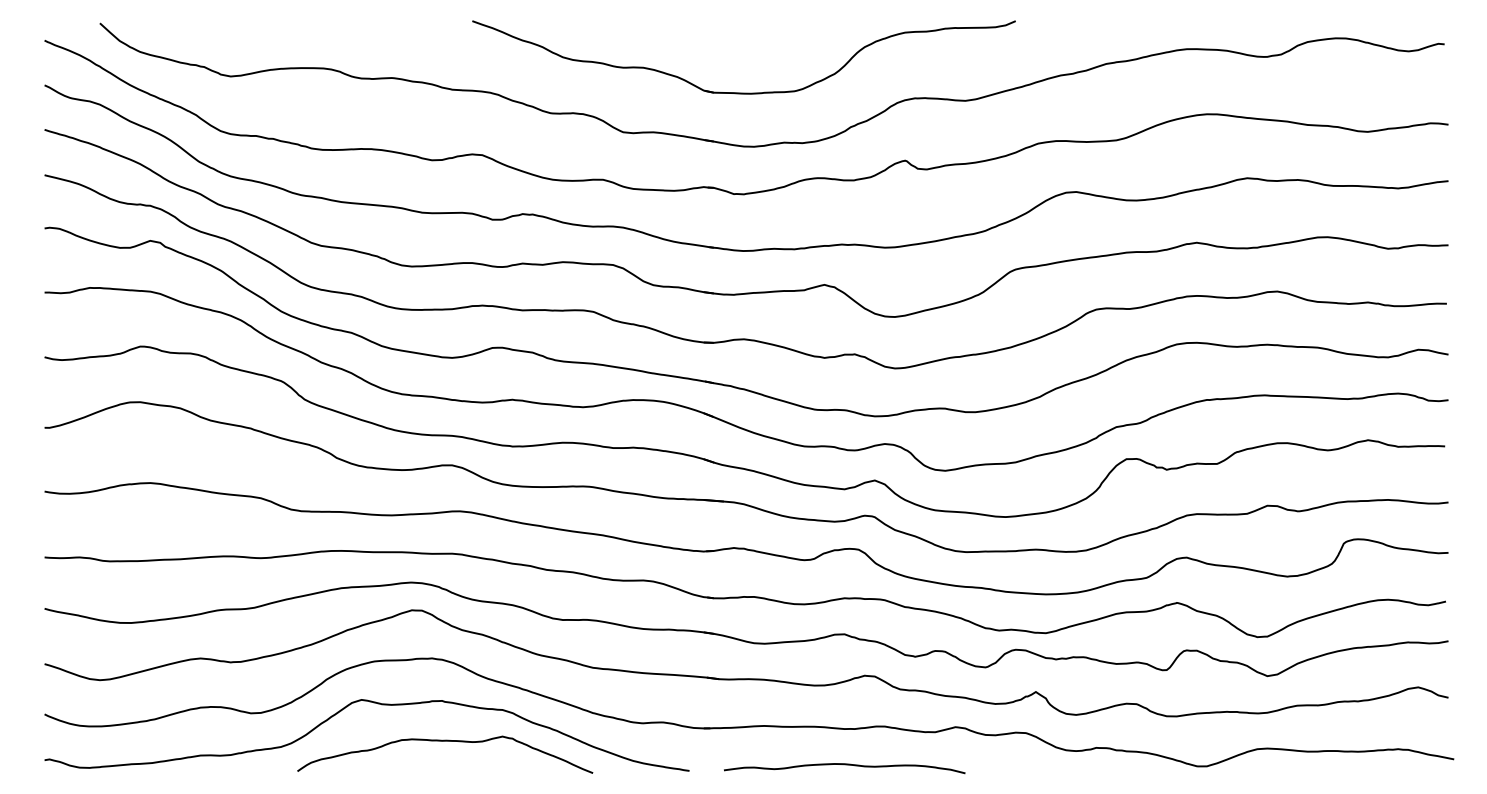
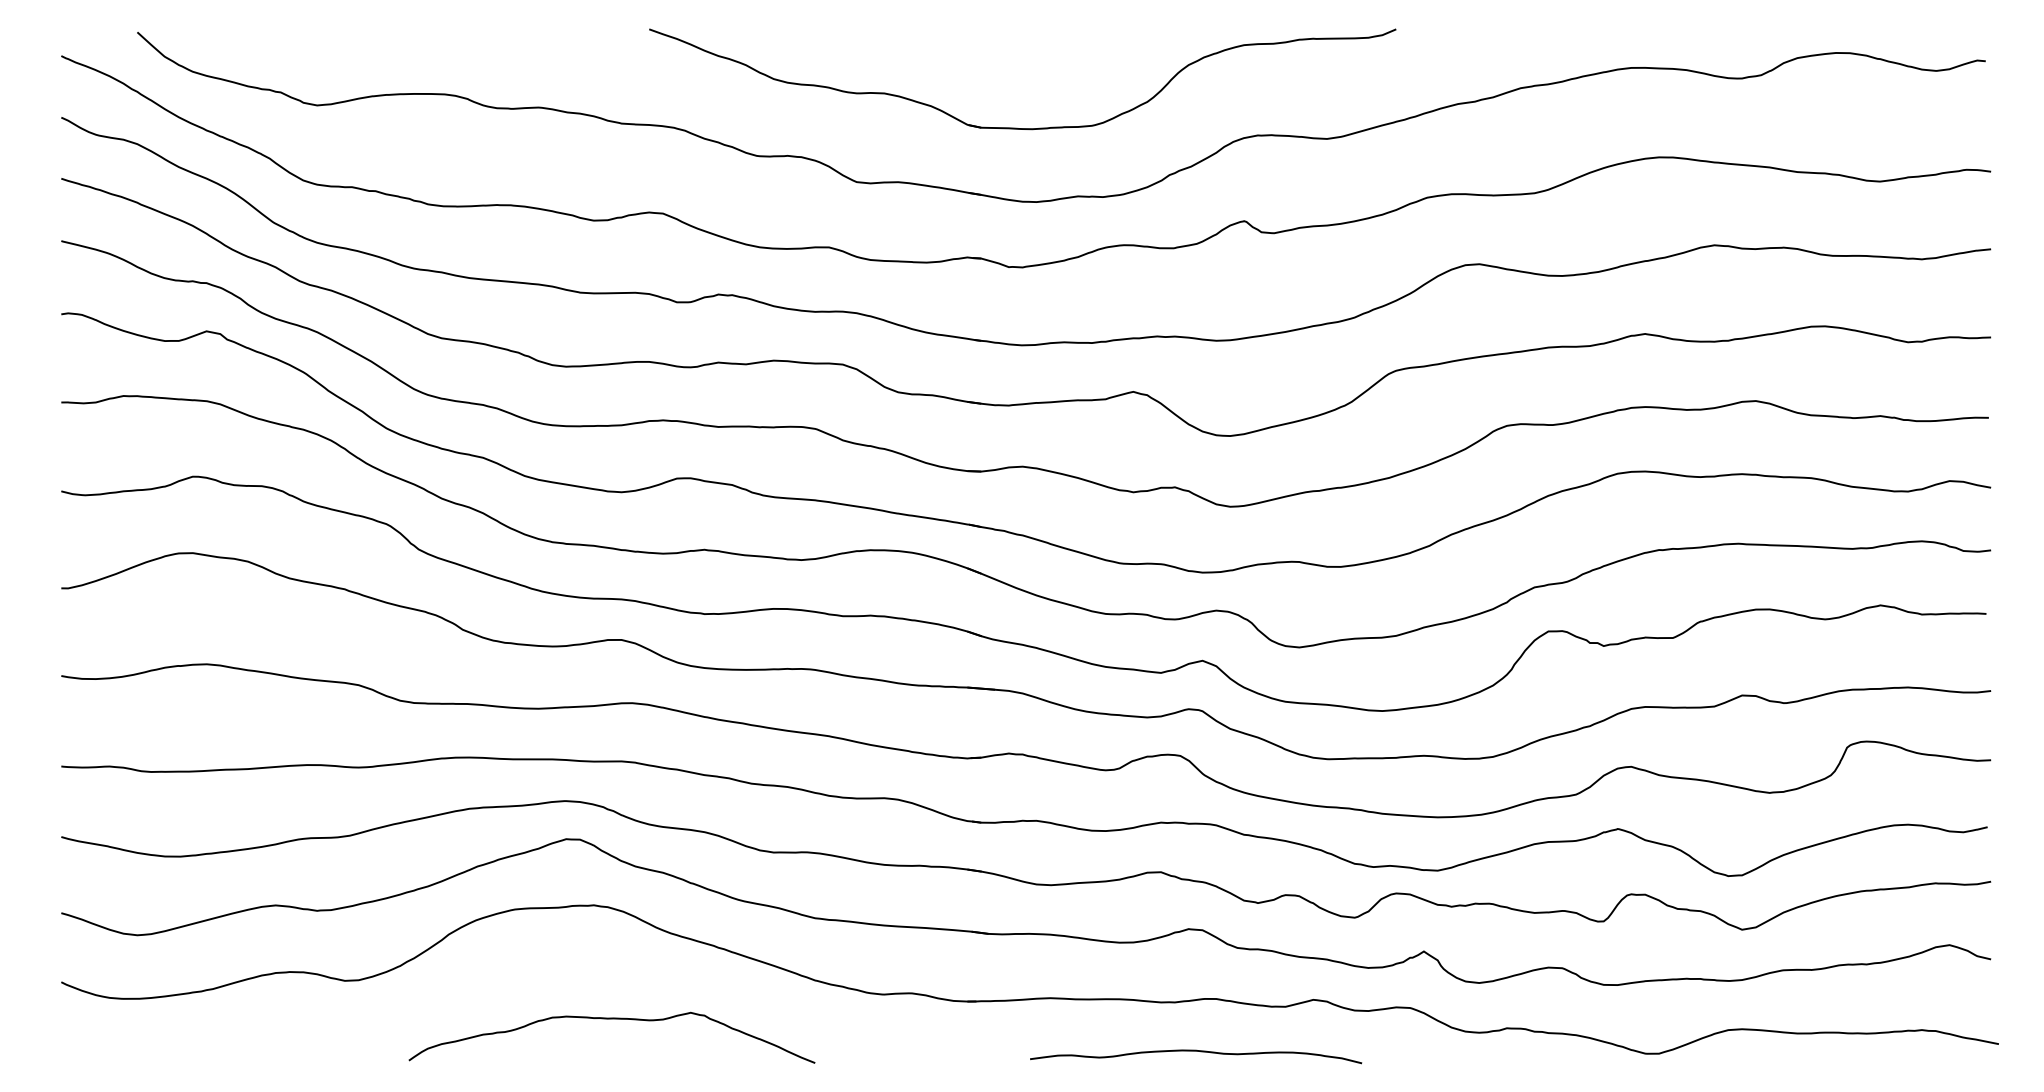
curve: (375, 703) -> (516, 967), removed
curve: (844, 764) -> (1196, 1051), moved

